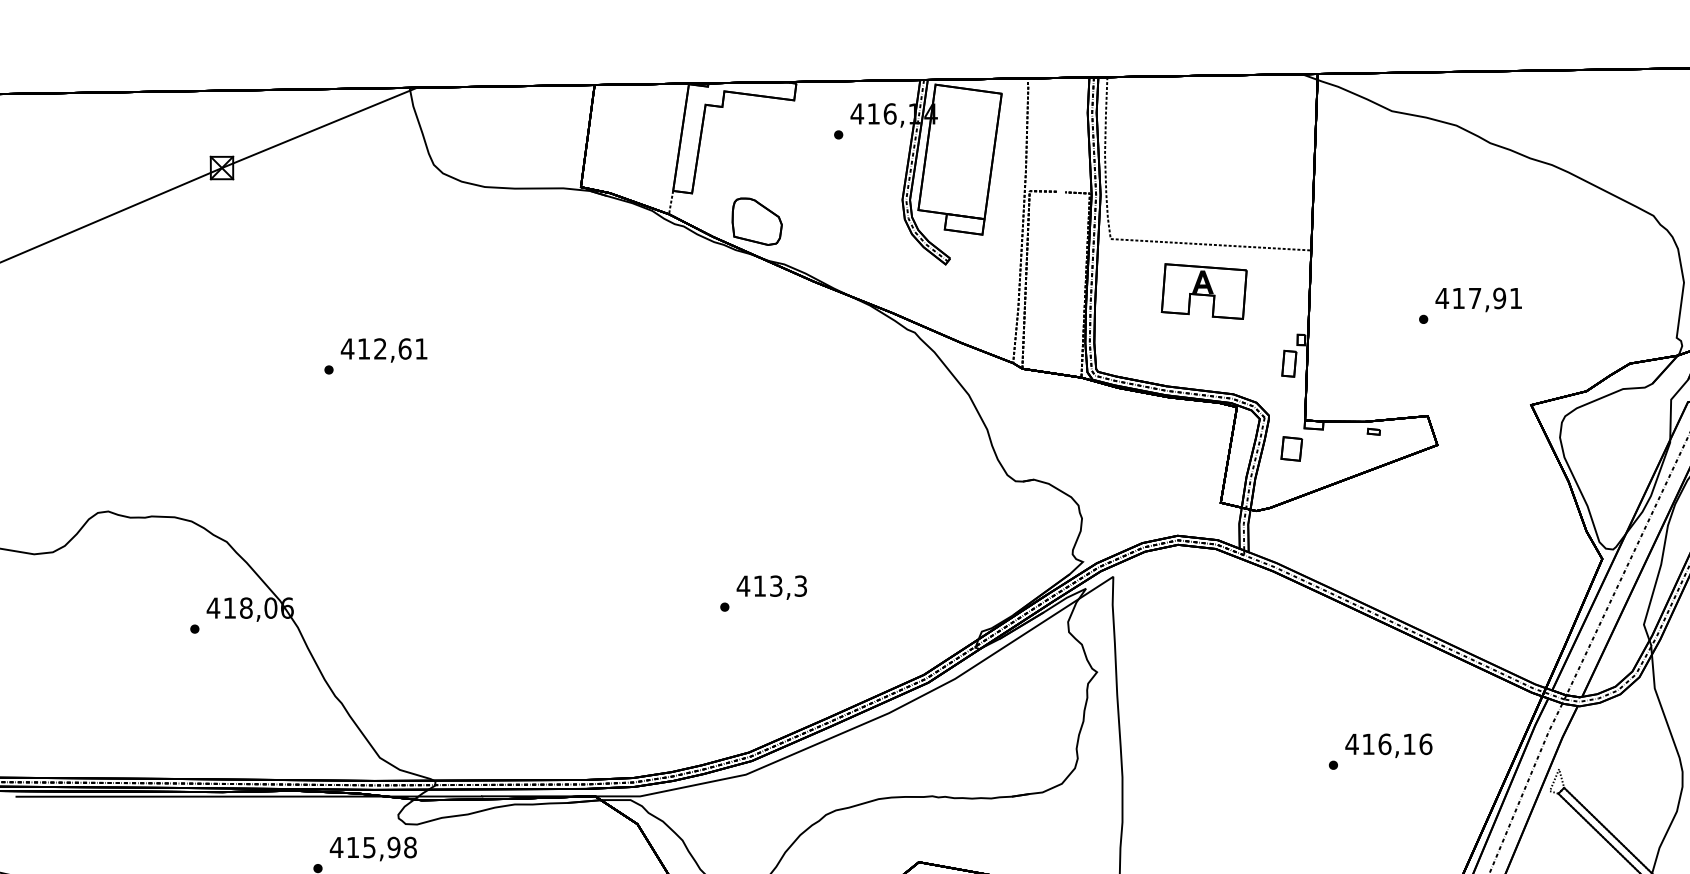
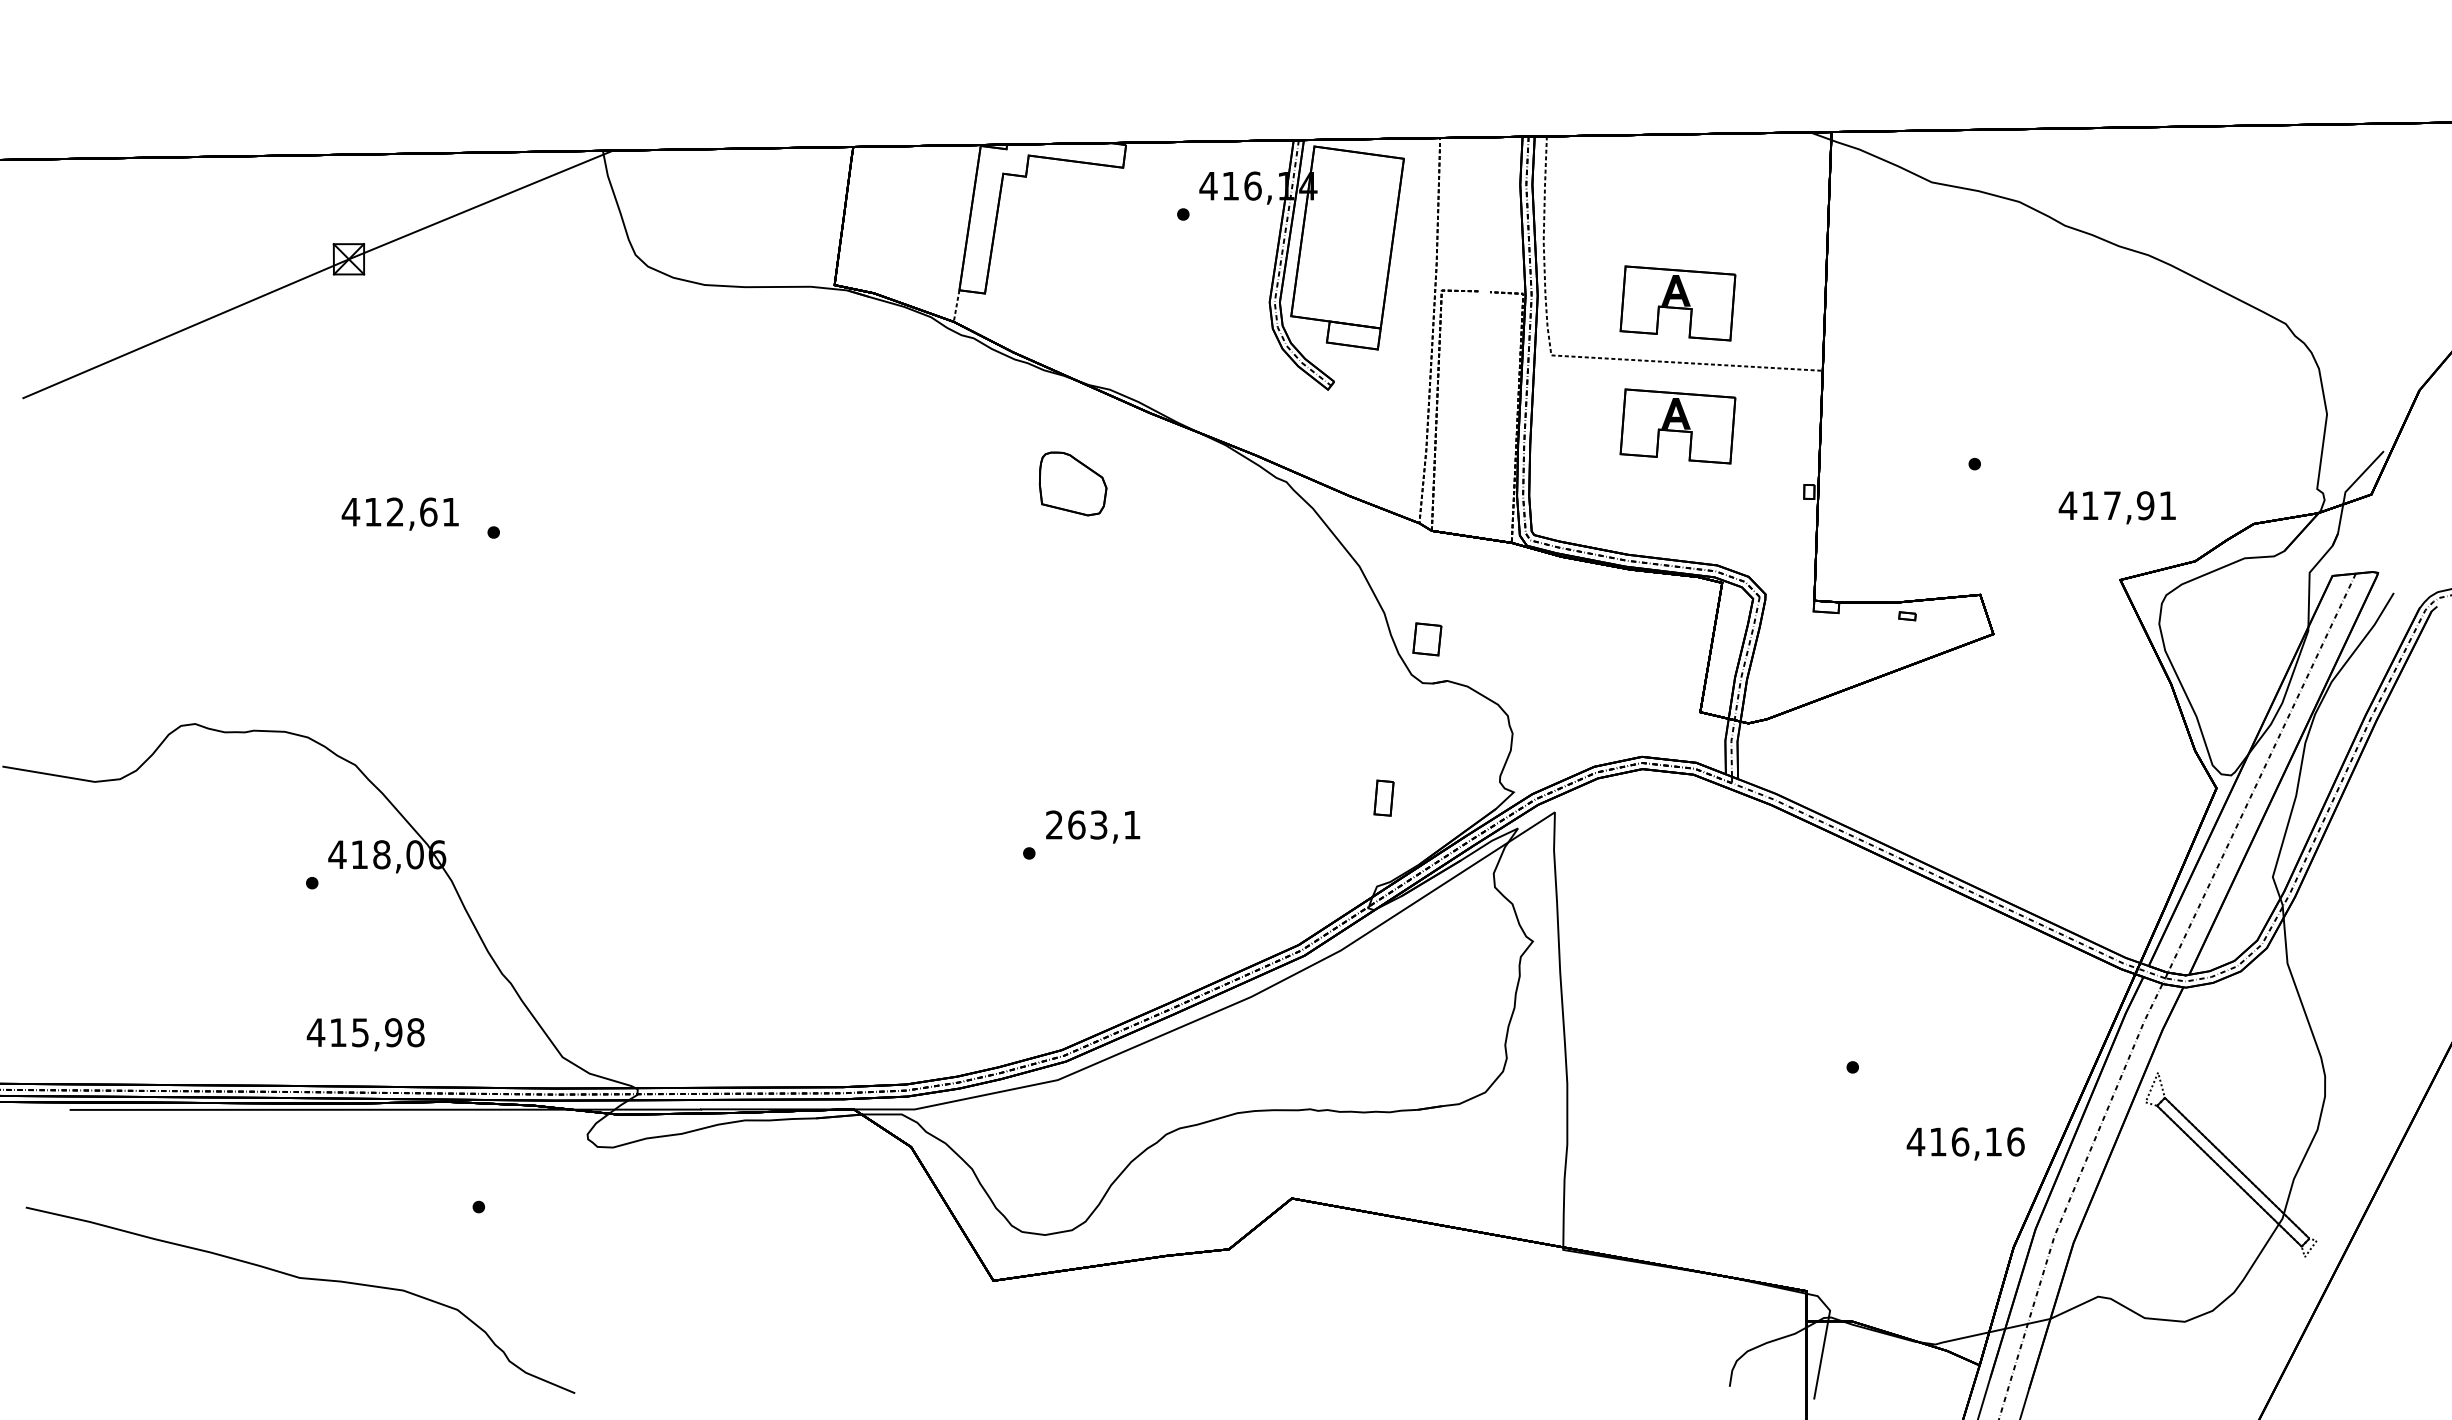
part: (1203, 200) -> (1677, 303), added
part: (756, 221) -> (1072, 483), moved
text: (1478, 299) -> (2116, 507), moved
text: (383, 350) -> (399, 513), moved
part: (1288, 363) -> (1383, 797), moved
part: (1291, 449) -> (1427, 639), moved
text: (771, 585) -> (1092, 824), 413,3 -> 263,1
text: (1388, 745) -> (1965, 1143), moved
text: (373, 848) -> (365, 1034), moved

